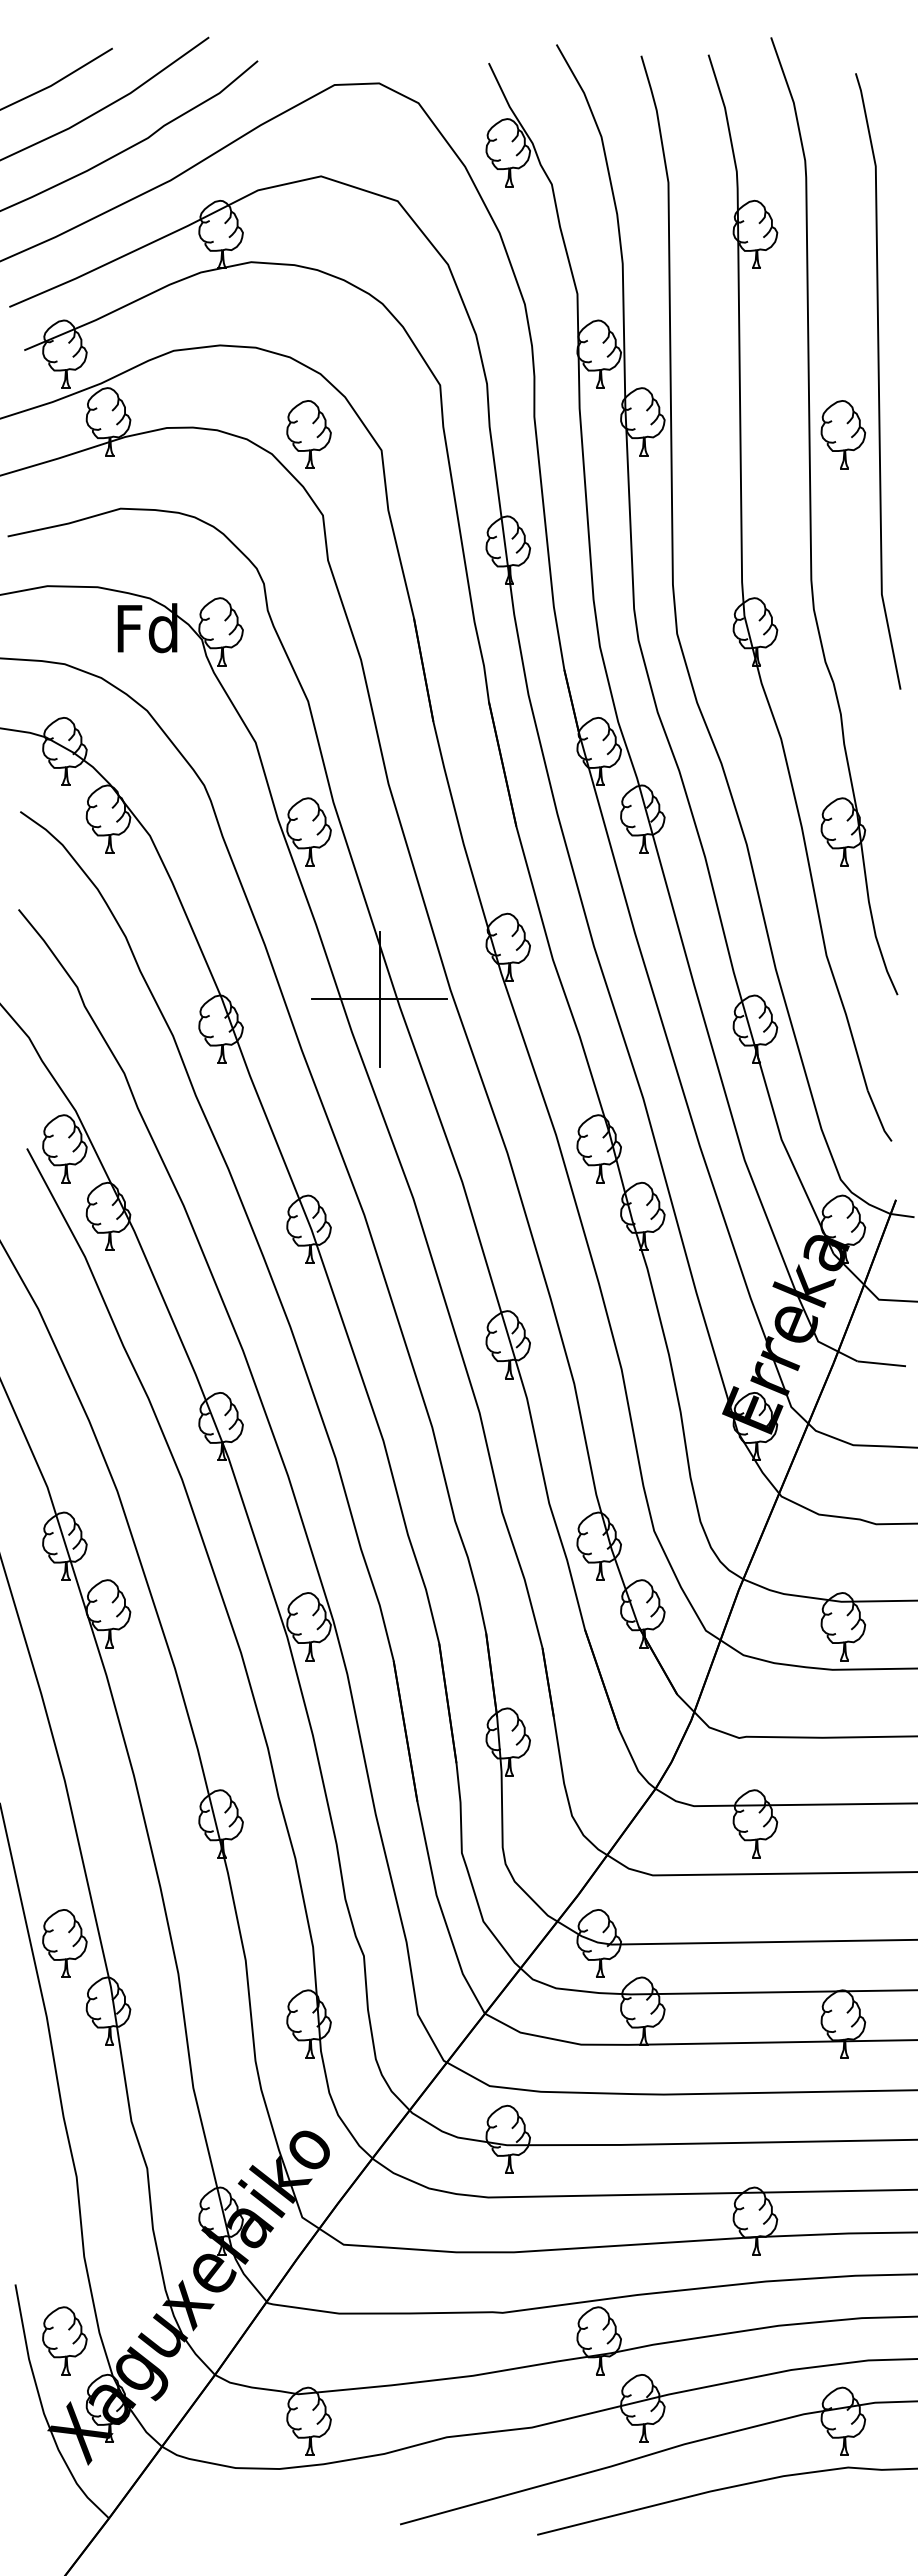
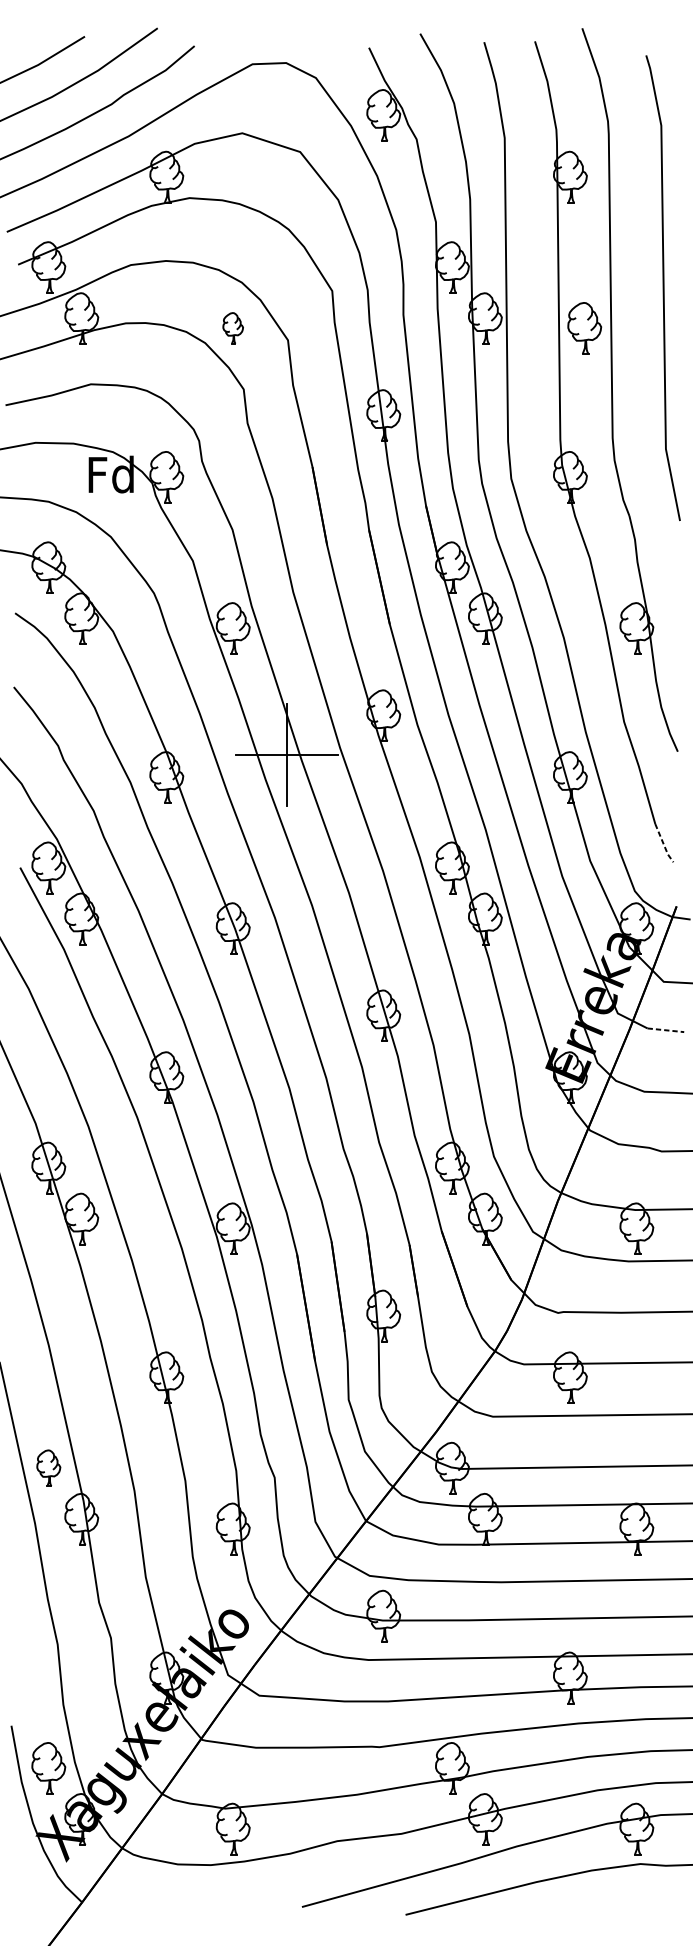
part: (308, 434) -> (232, 328), size x0.6
part: (842, 434) -> (584, 328), moved
line: (878, 1117) -> (663, 844), solid -> dashed
line: (882, 1363) -> (666, 1030), solid -> dashed
part: (64, 1943) -> (48, 1468), size x0.7

